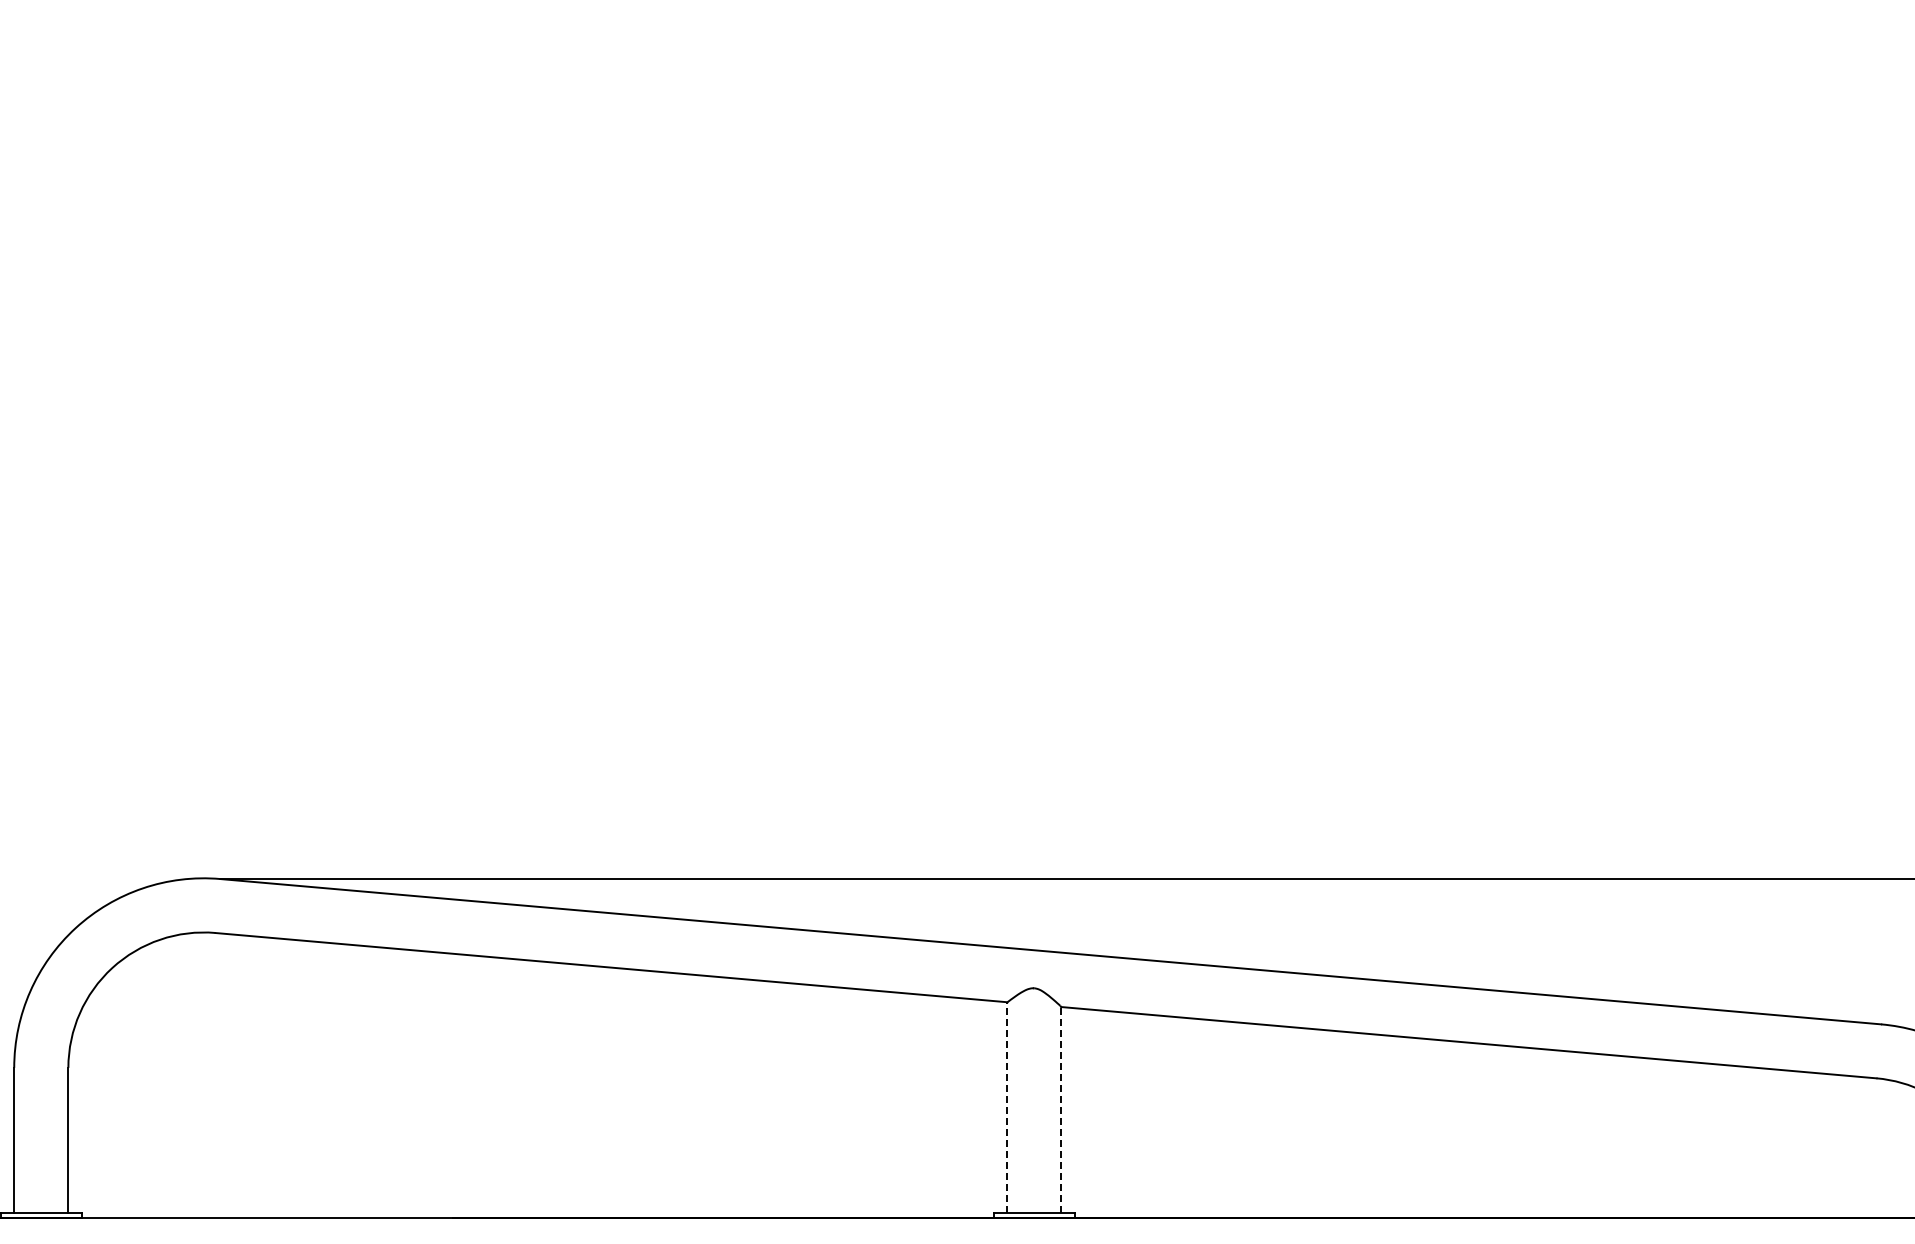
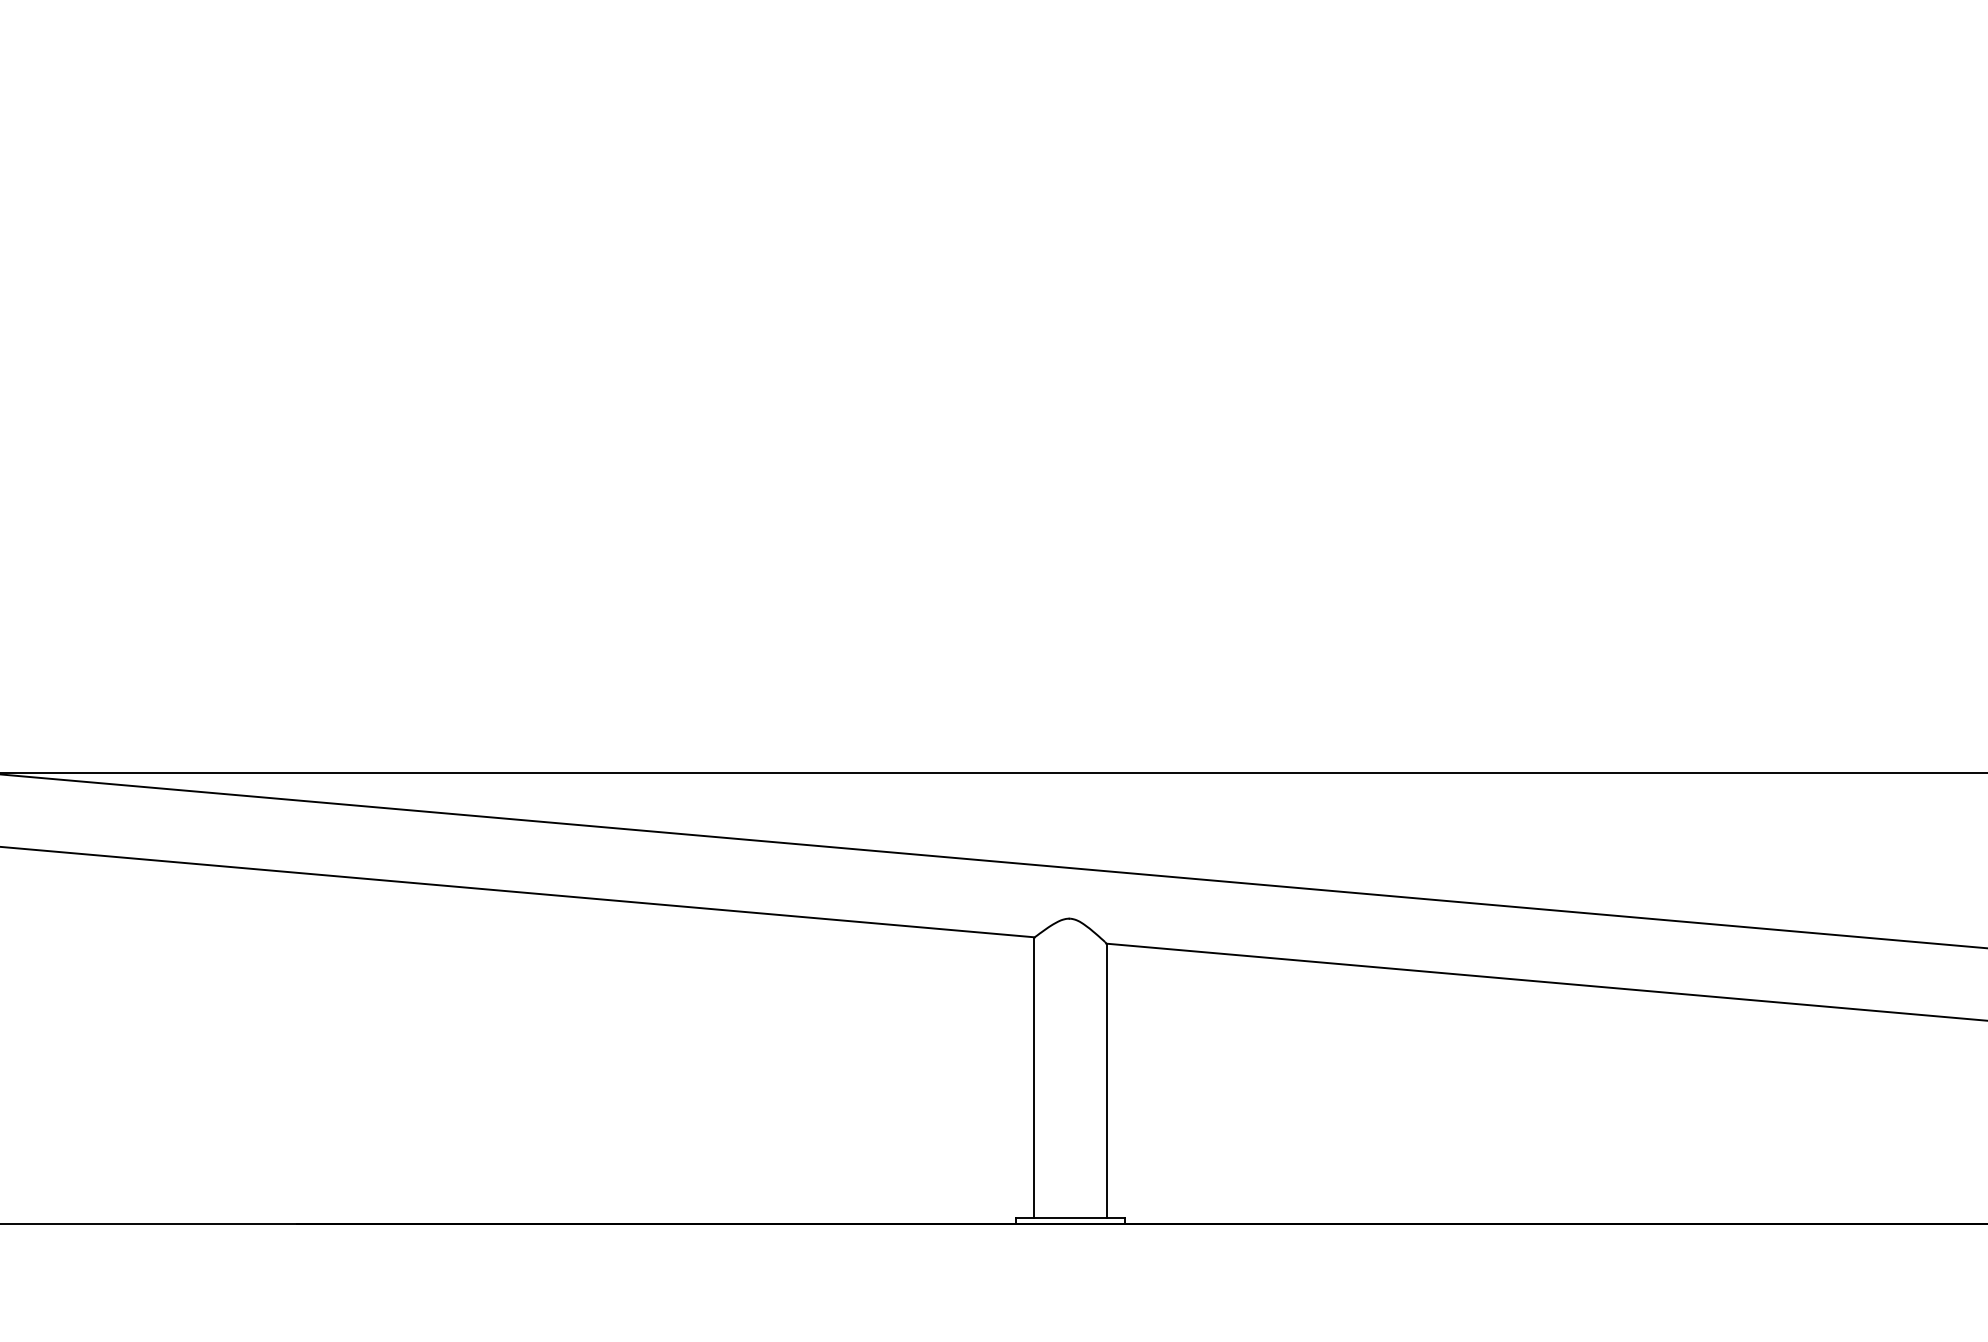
line: (1007, 1107) -> (1034, 1077), dashed -> solid
line: (1061, 1109) -> (1106, 1080), dashed -> solid

